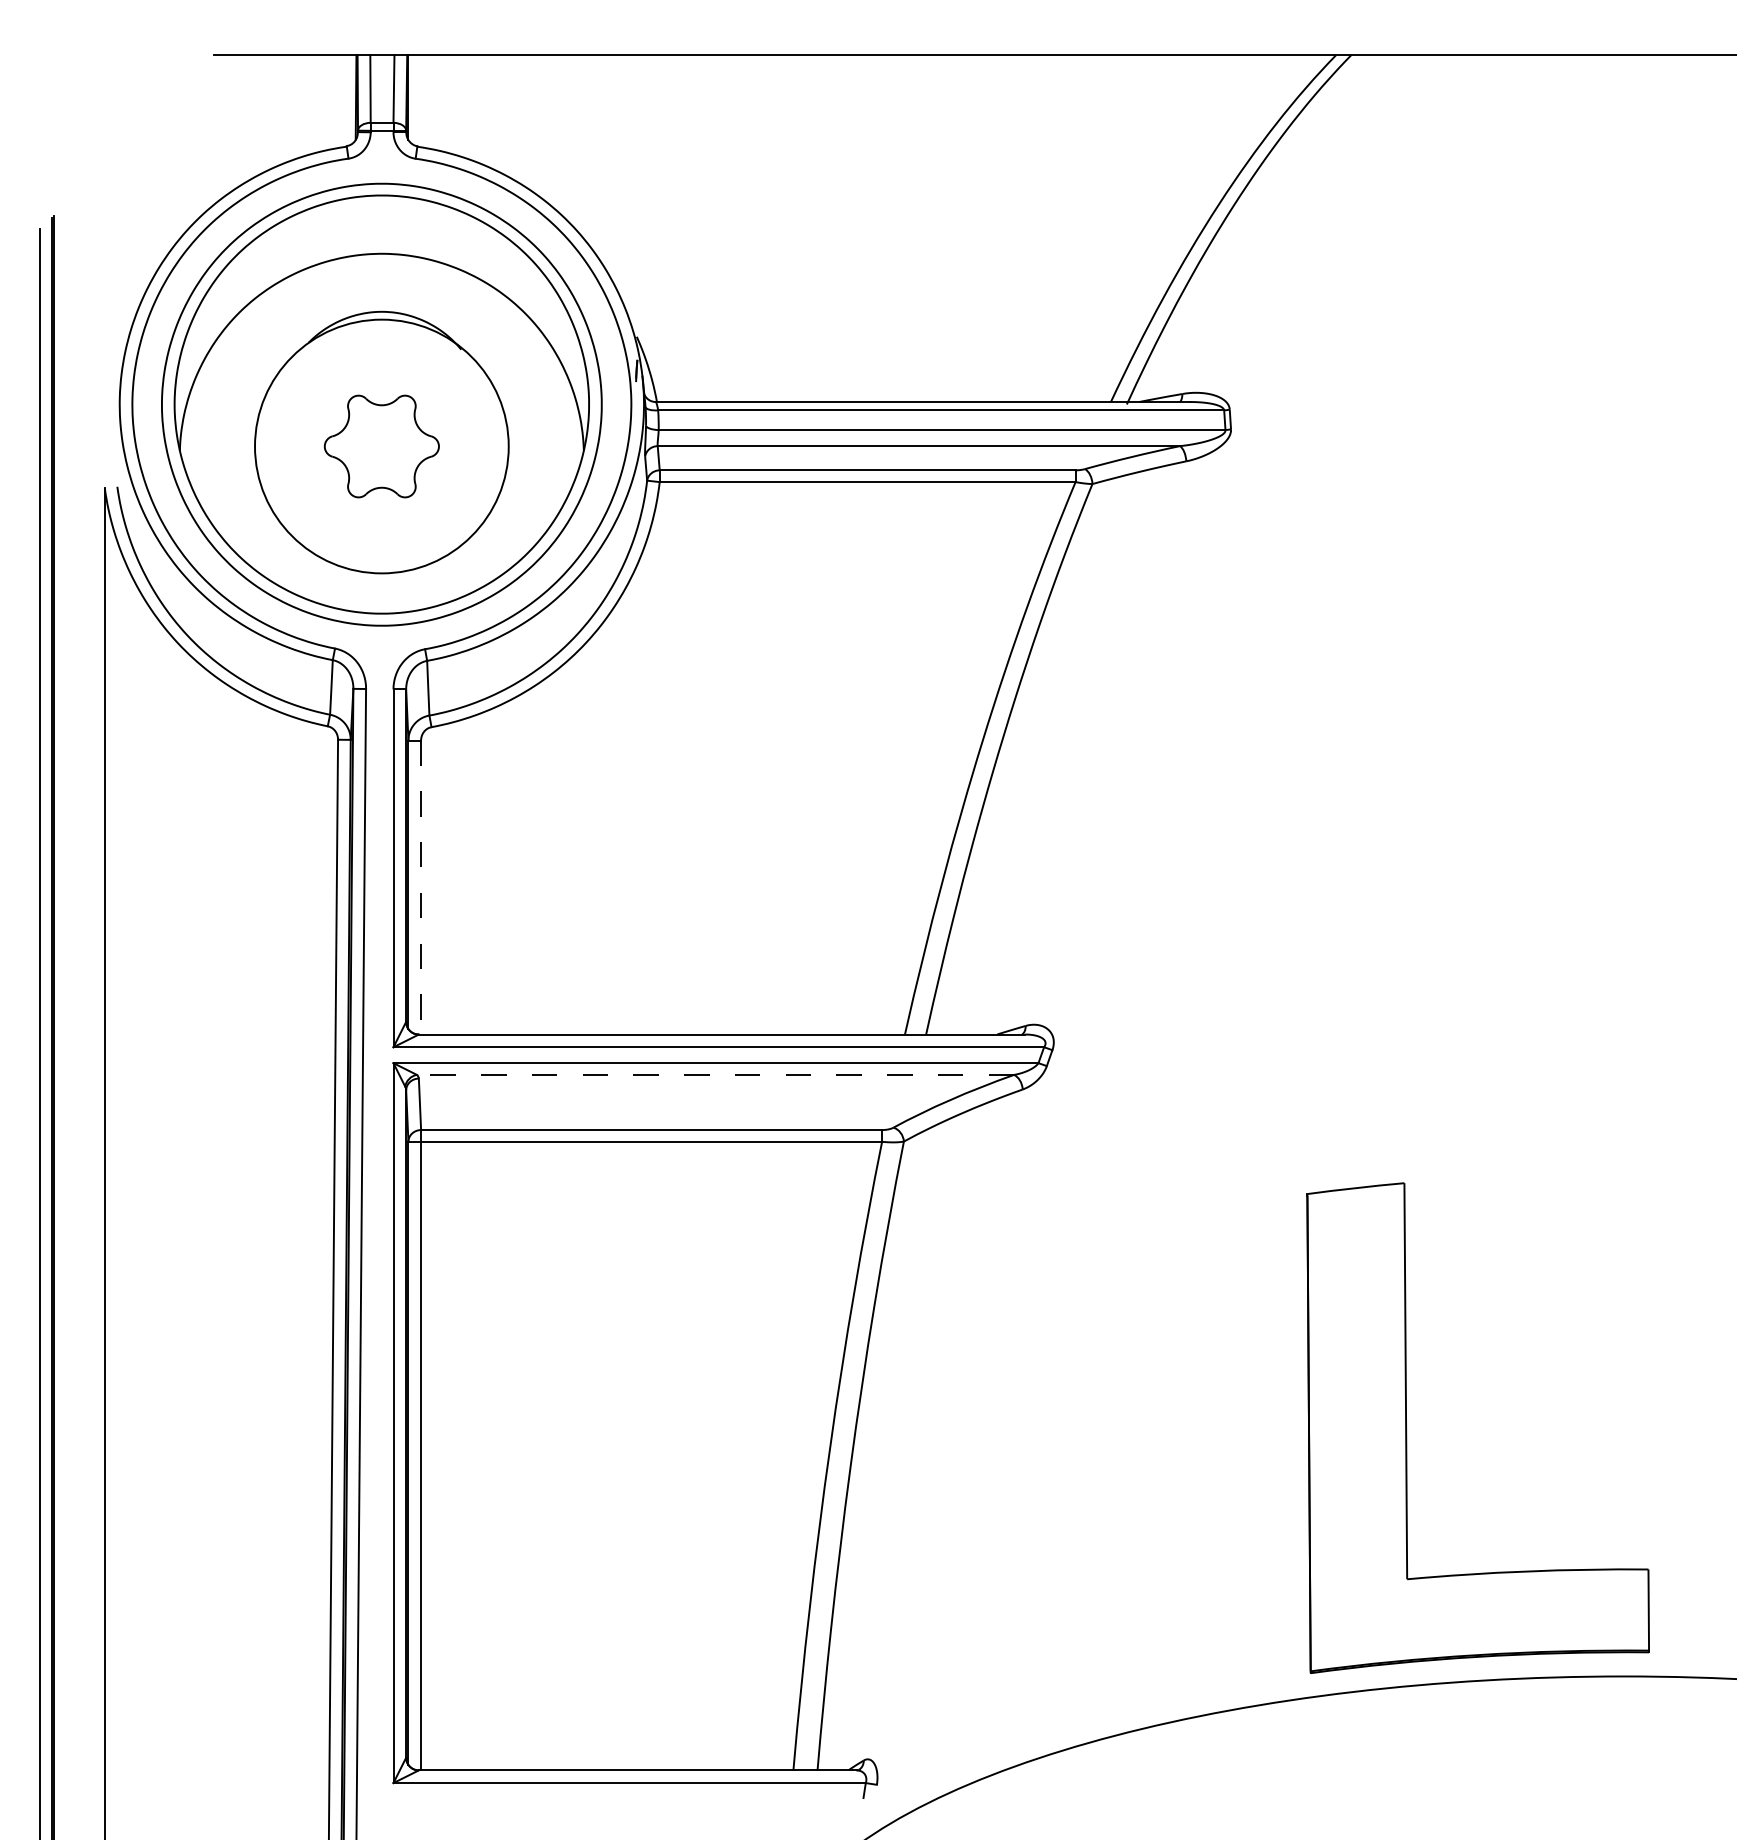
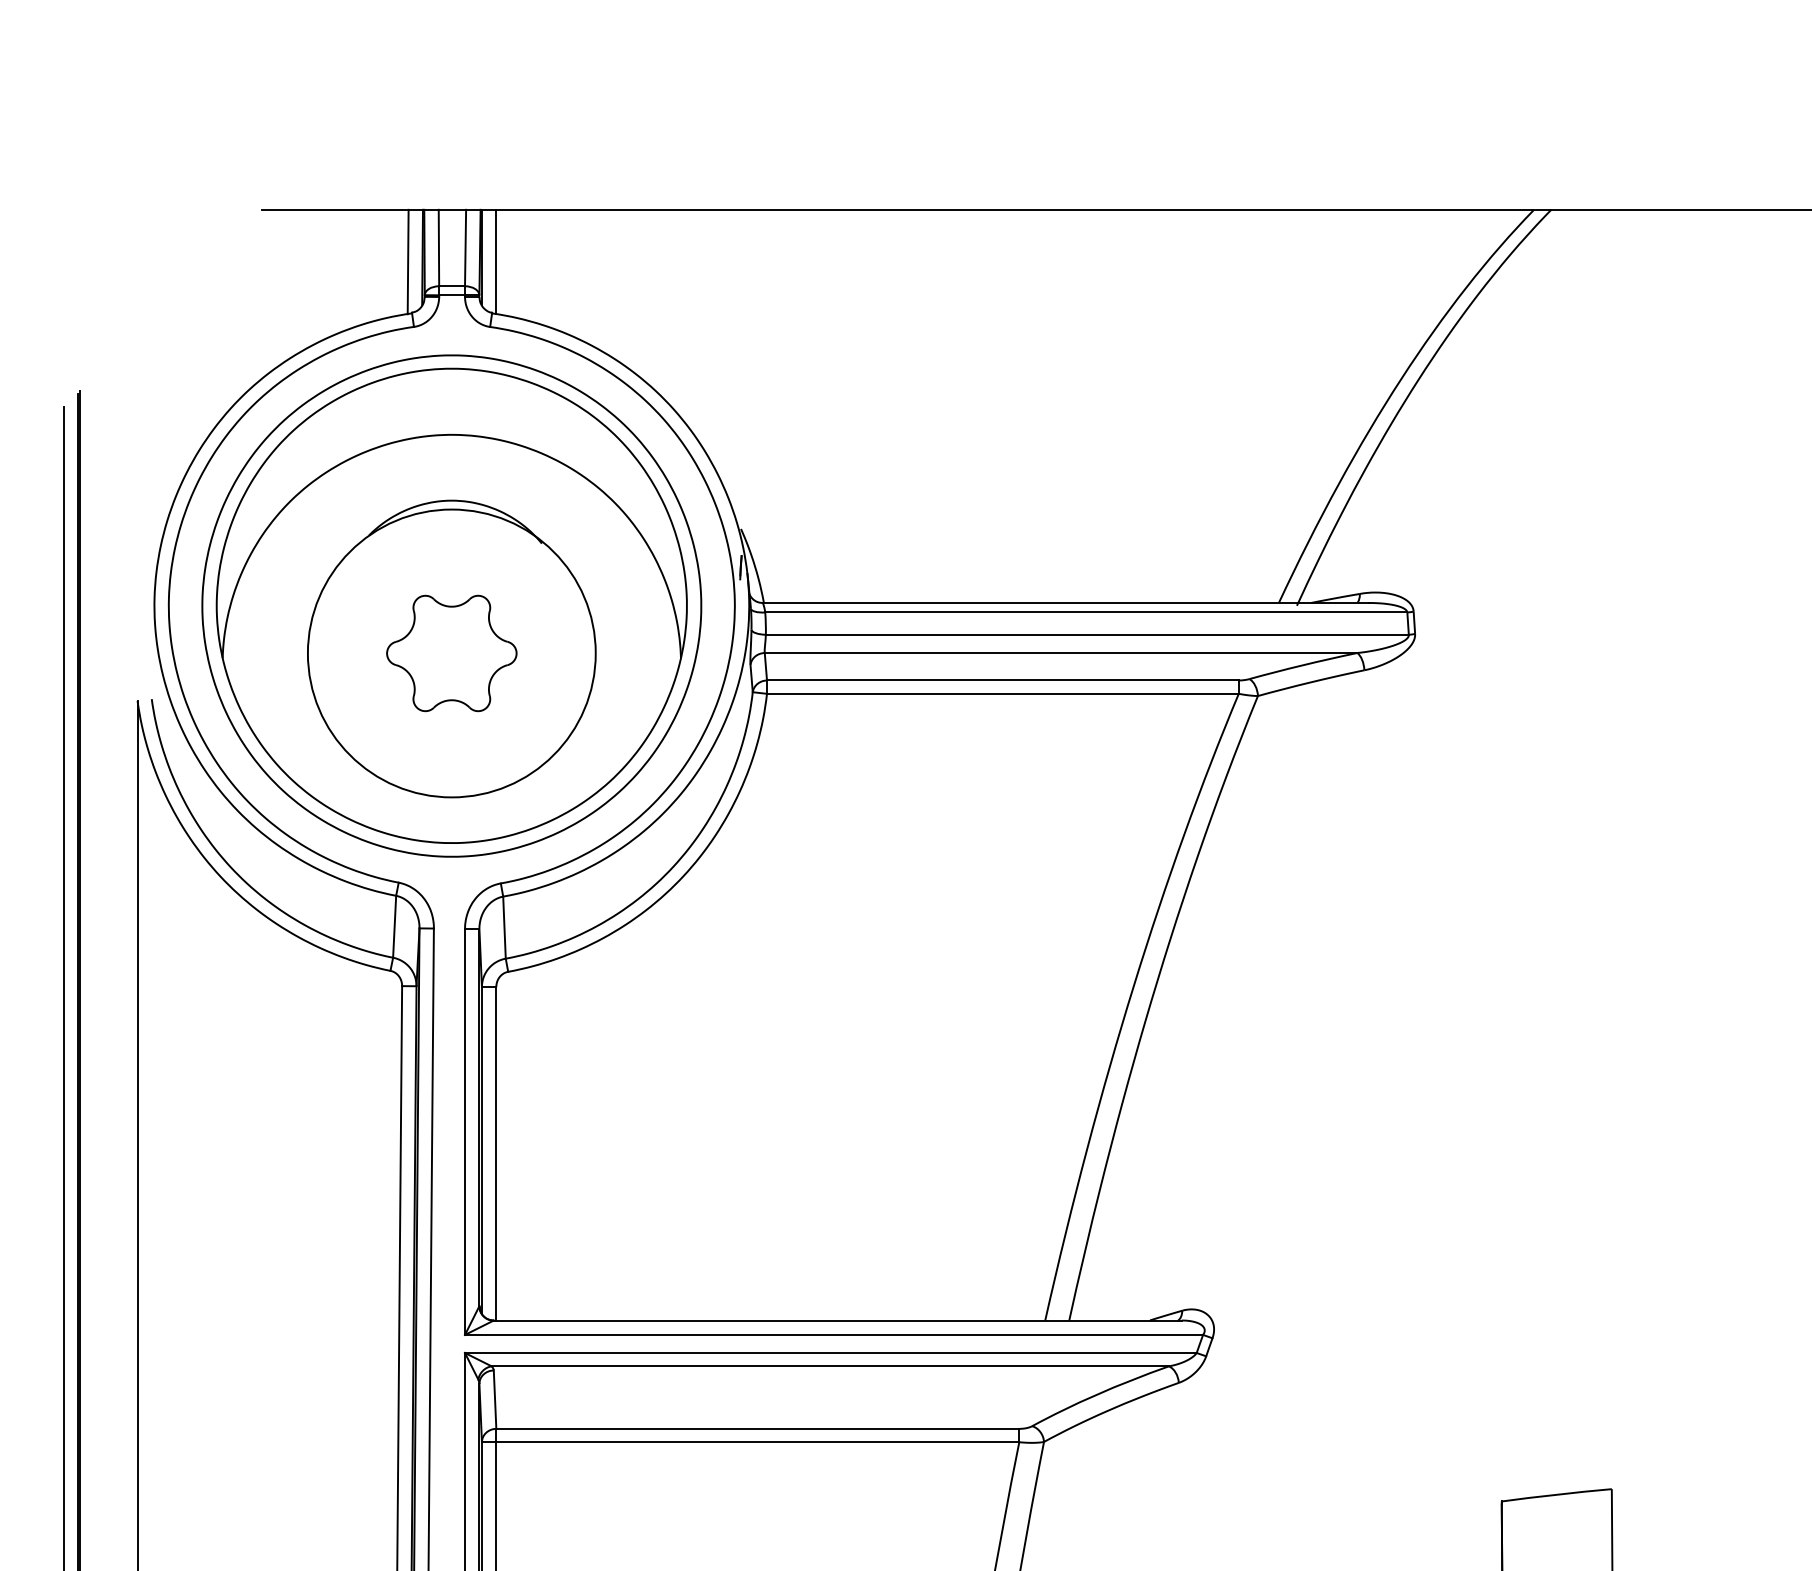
line: (342, 101) -> (407, 262), added
line: (421, 101) -> (496, 262), added
line: (421, 888) -> (496, 1154), dashed -> solid
line: (715, 1074) -> (830, 1365), dashed -> solid

